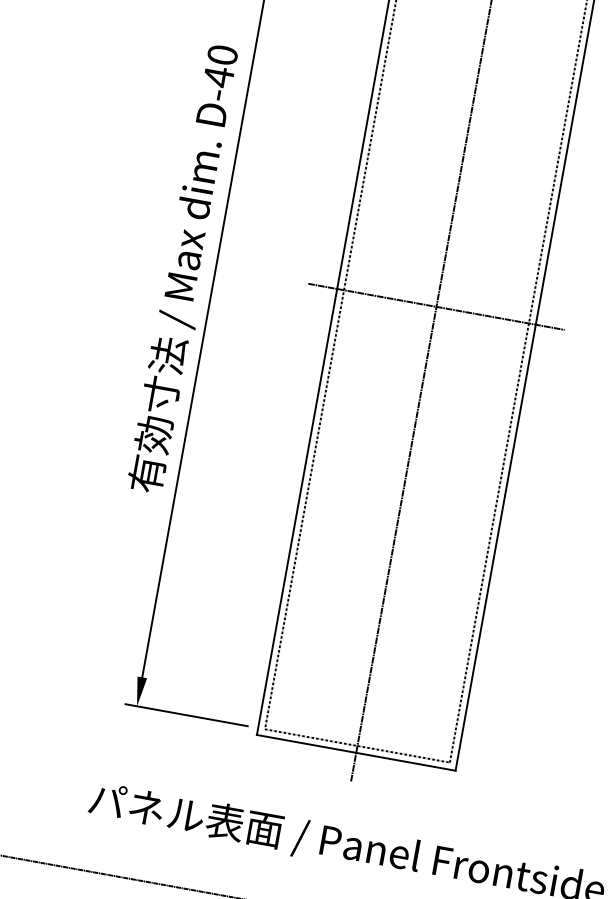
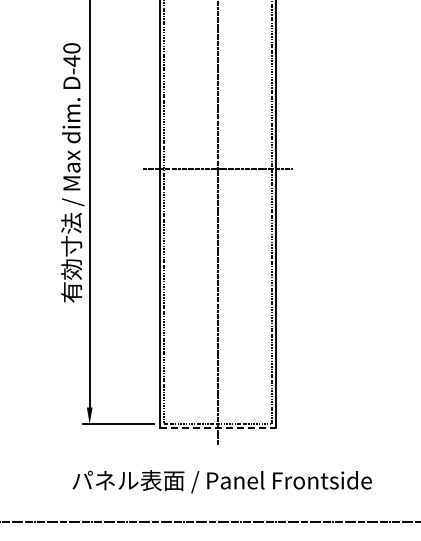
line: (357, 753) -> (218, 428), solid -> dashed

